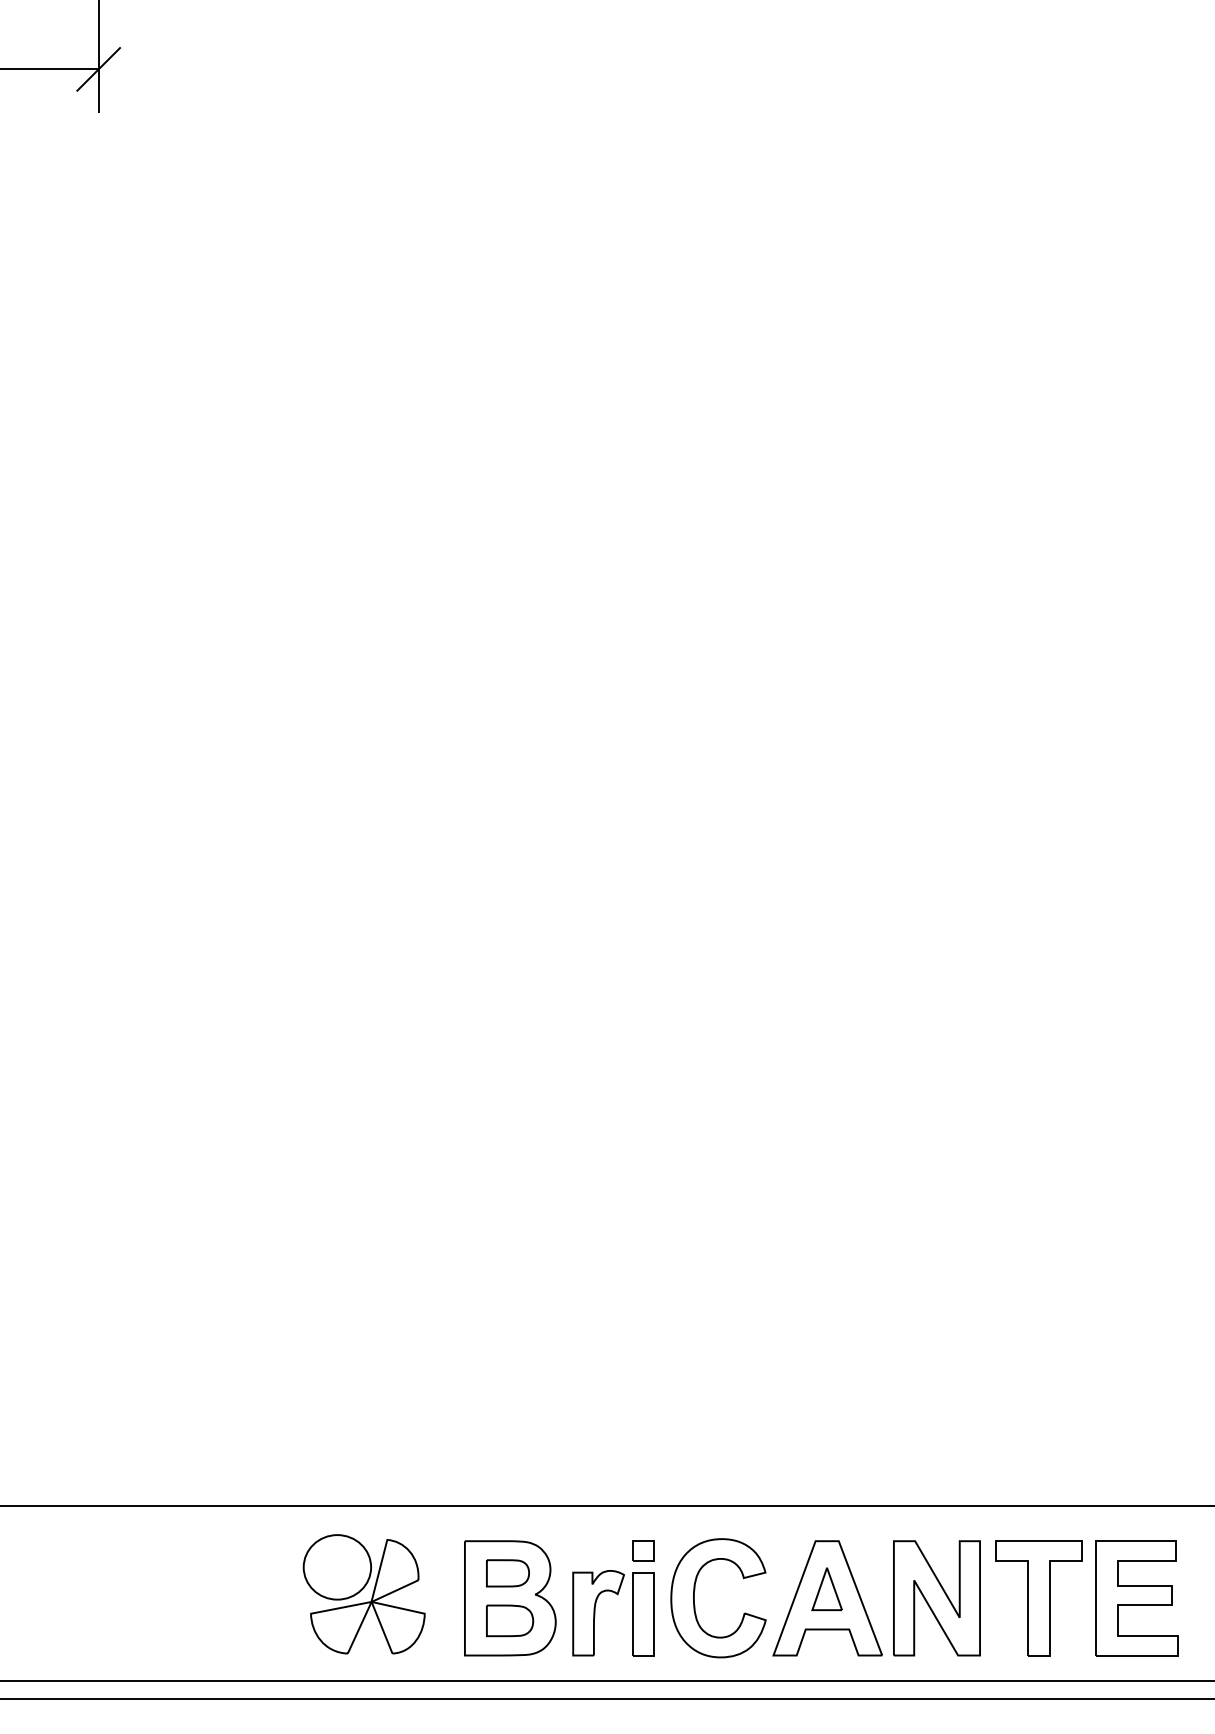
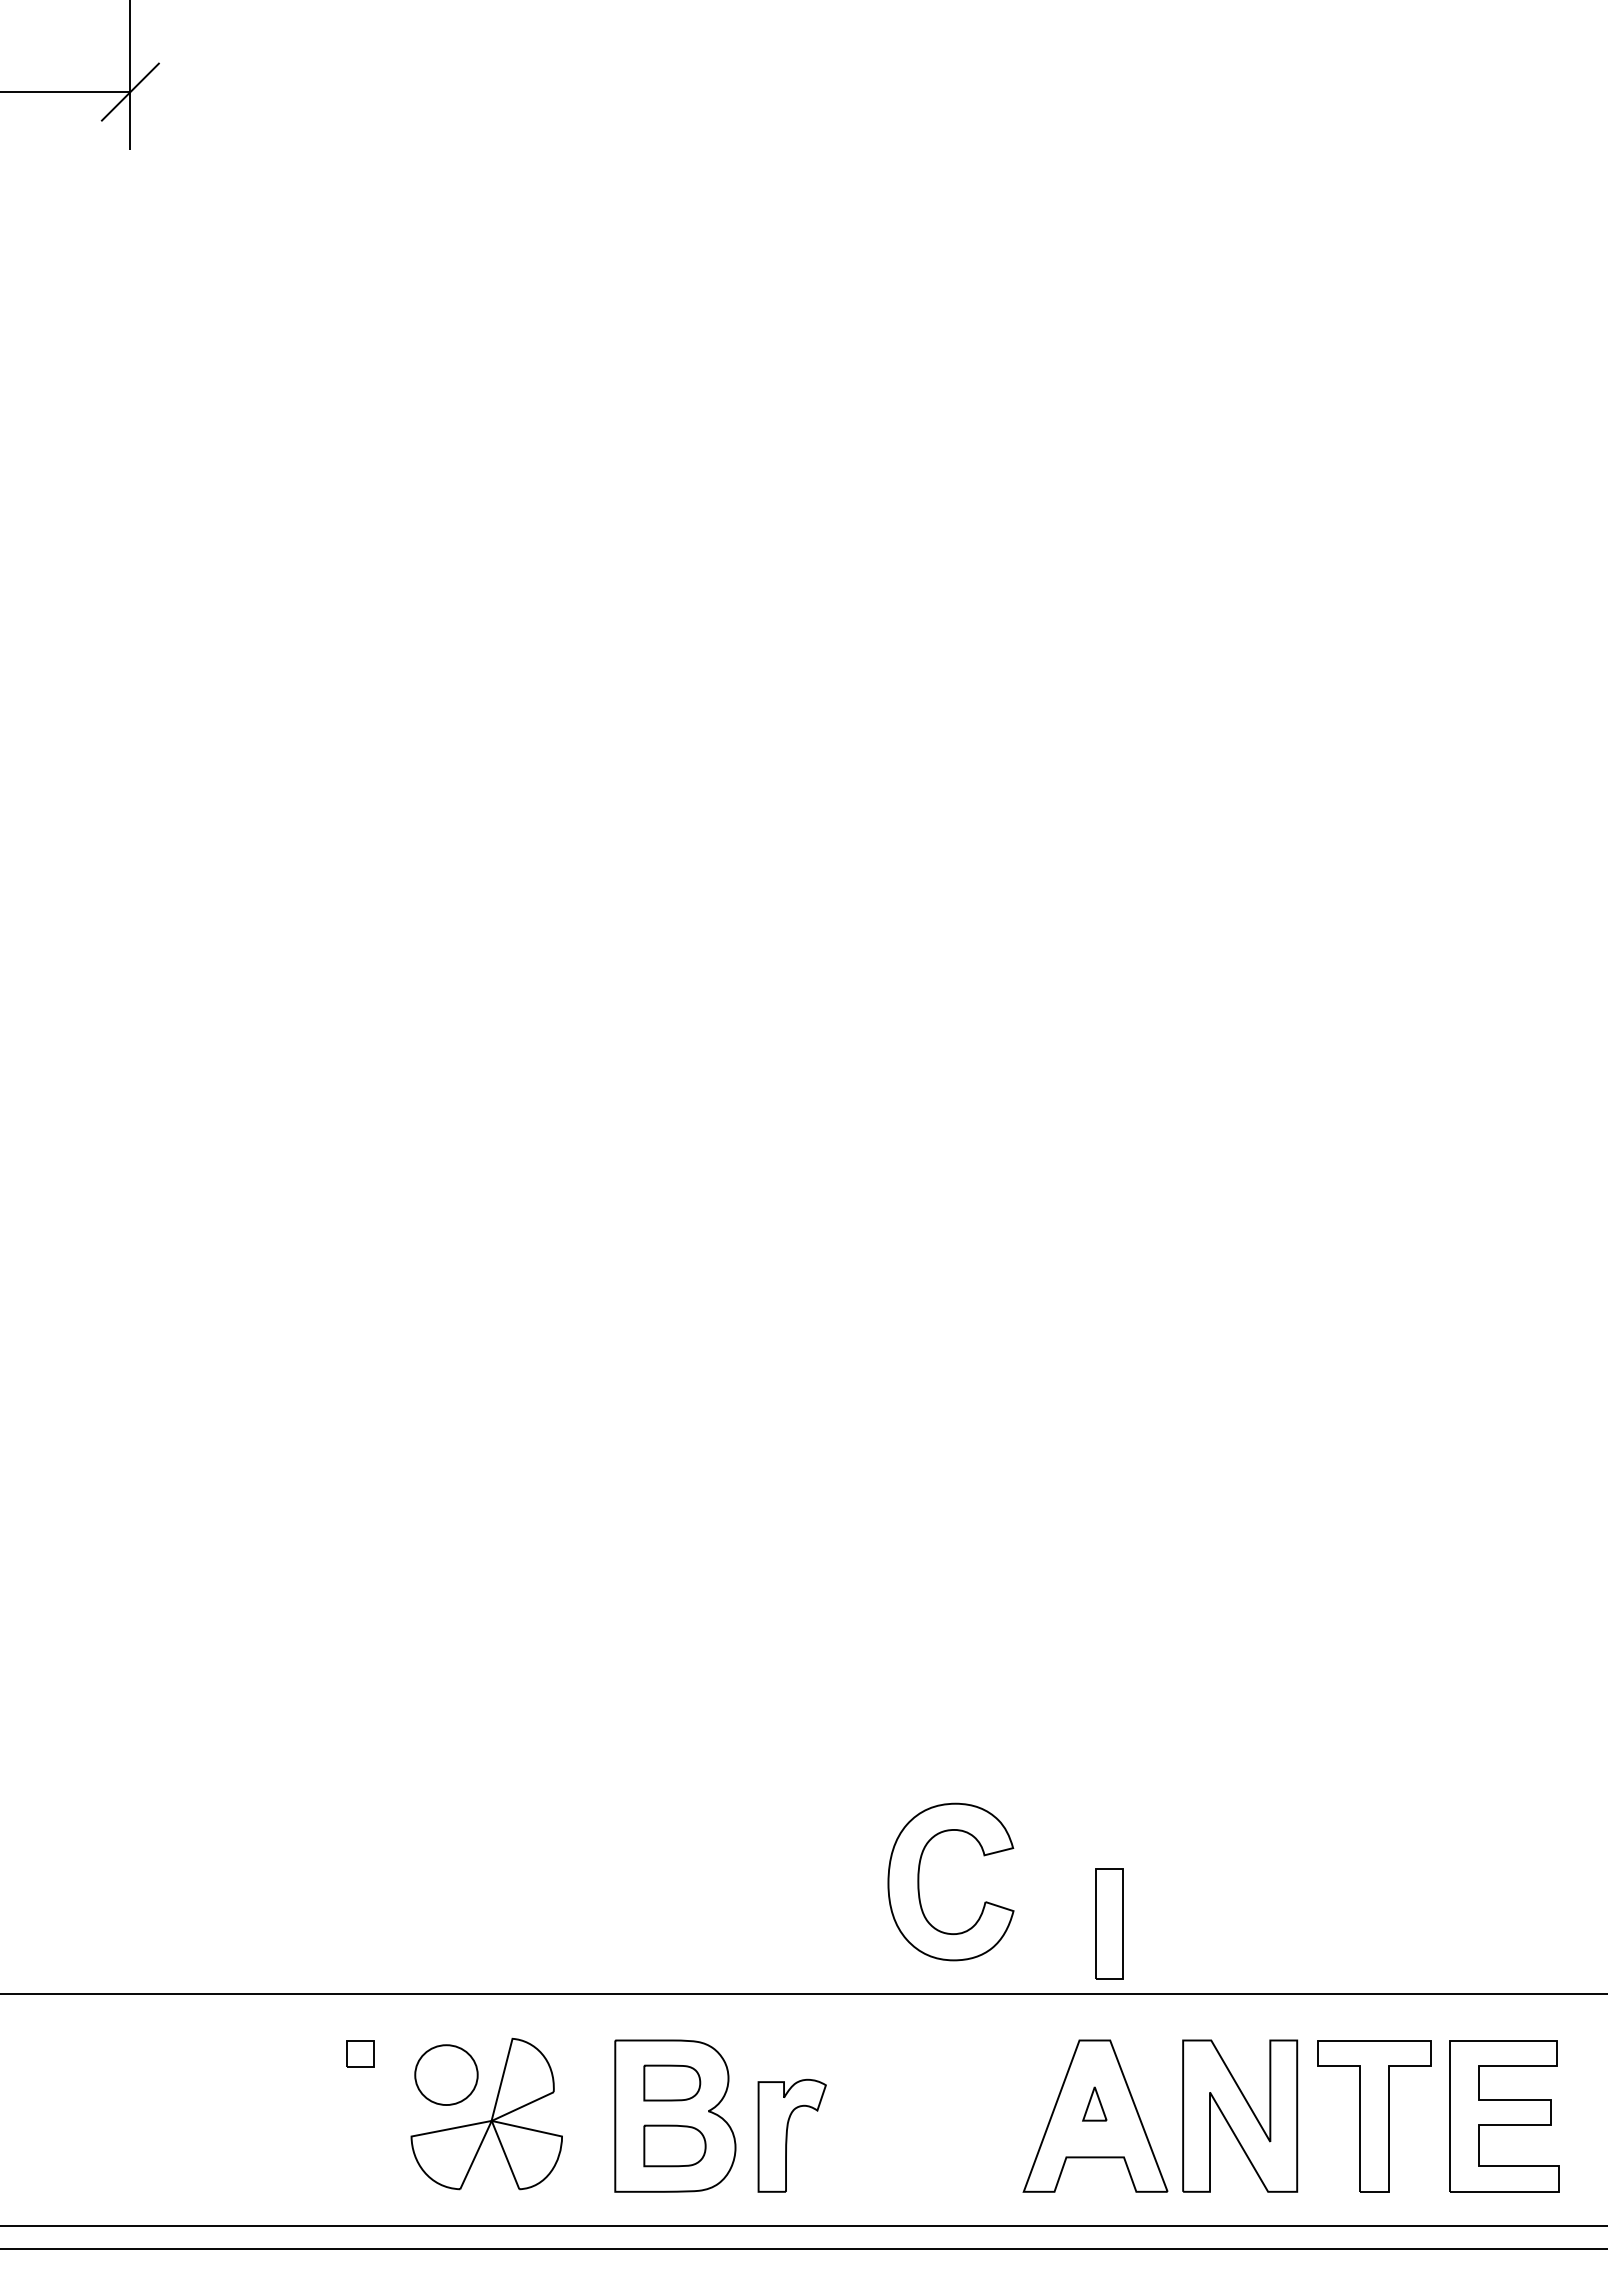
part: (643, 1551) -> (360, 2053), moved
part: (337, 1566) -> (446, 2074), size x0.7
part: (826, 1588) -> (1094, 2103), size x0.6
part: (694, 1597) -> (919, 1881), moved
part: (643, 1613) -> (1109, 1923), moved

